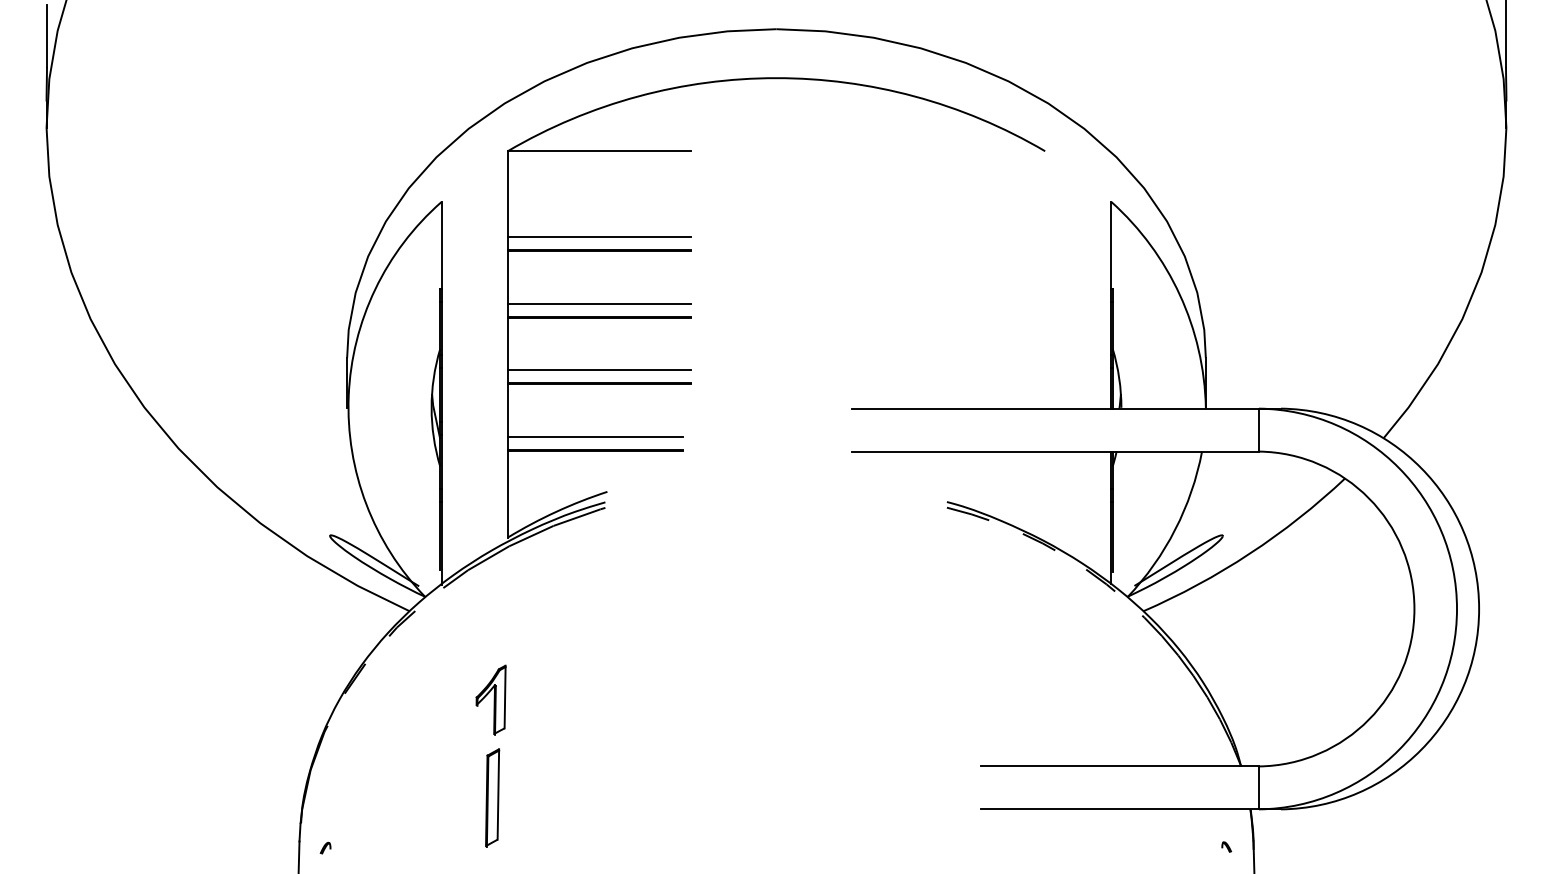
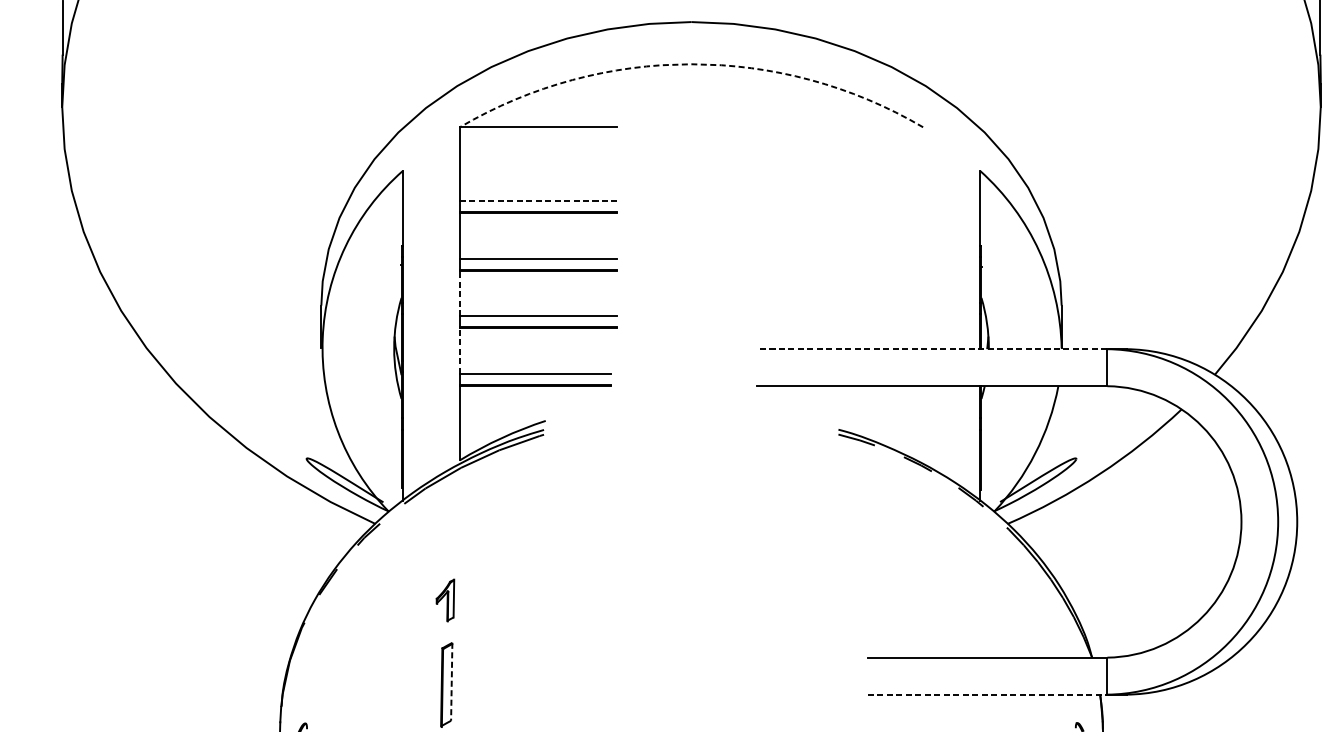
arc: (776, 78) -> (691, 64), solid -> dashed
line: (598, 236) -> (538, 200), solid -> dashed
line: (507, 343) -> (459, 293), solid -> dashed
line: (1055, 408) -> (932, 349), solid -> dashed
line: (507, 410) -> (459, 350), solid -> dashed
part: (490, 699) -> (444, 599), size x0.7
line: (498, 794) -> (451, 681), solid -> dashed
line: (1120, 809) -> (988, 694), solid -> dashed

